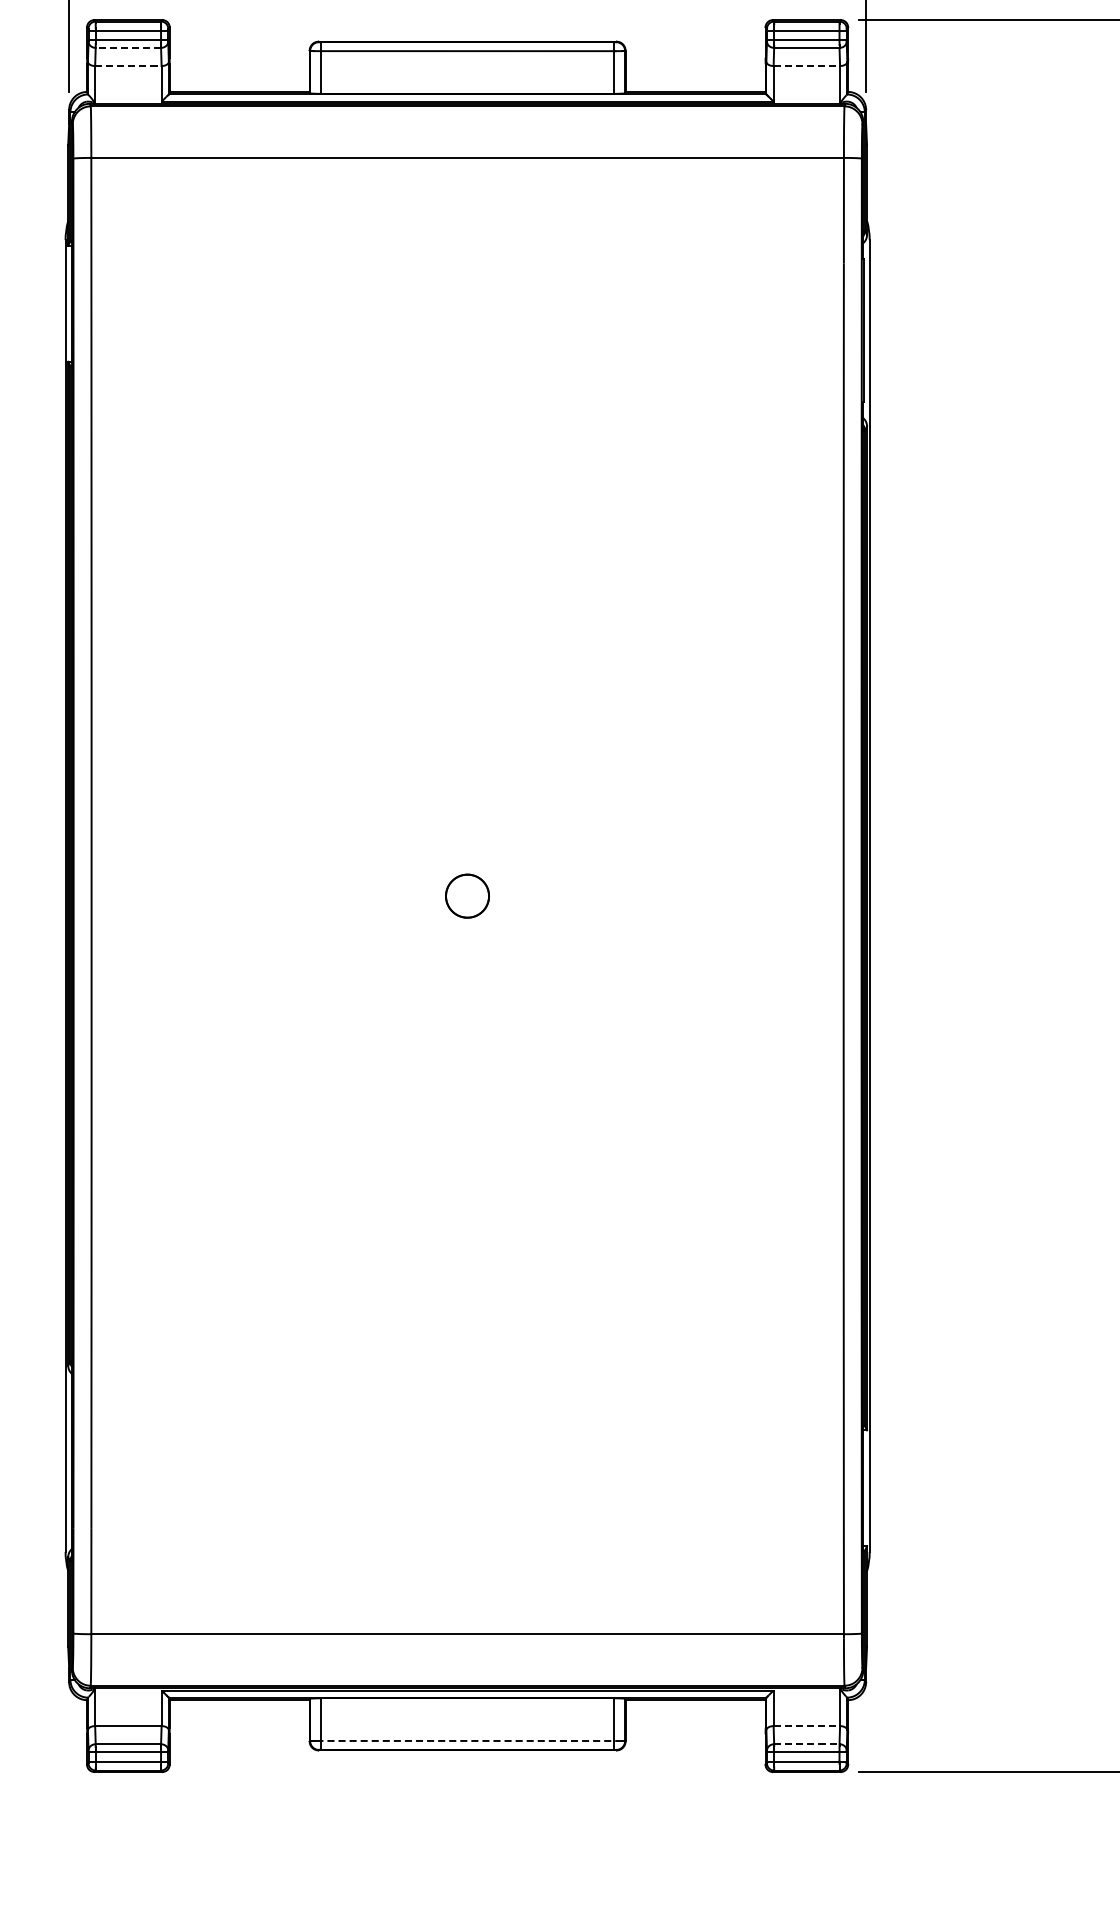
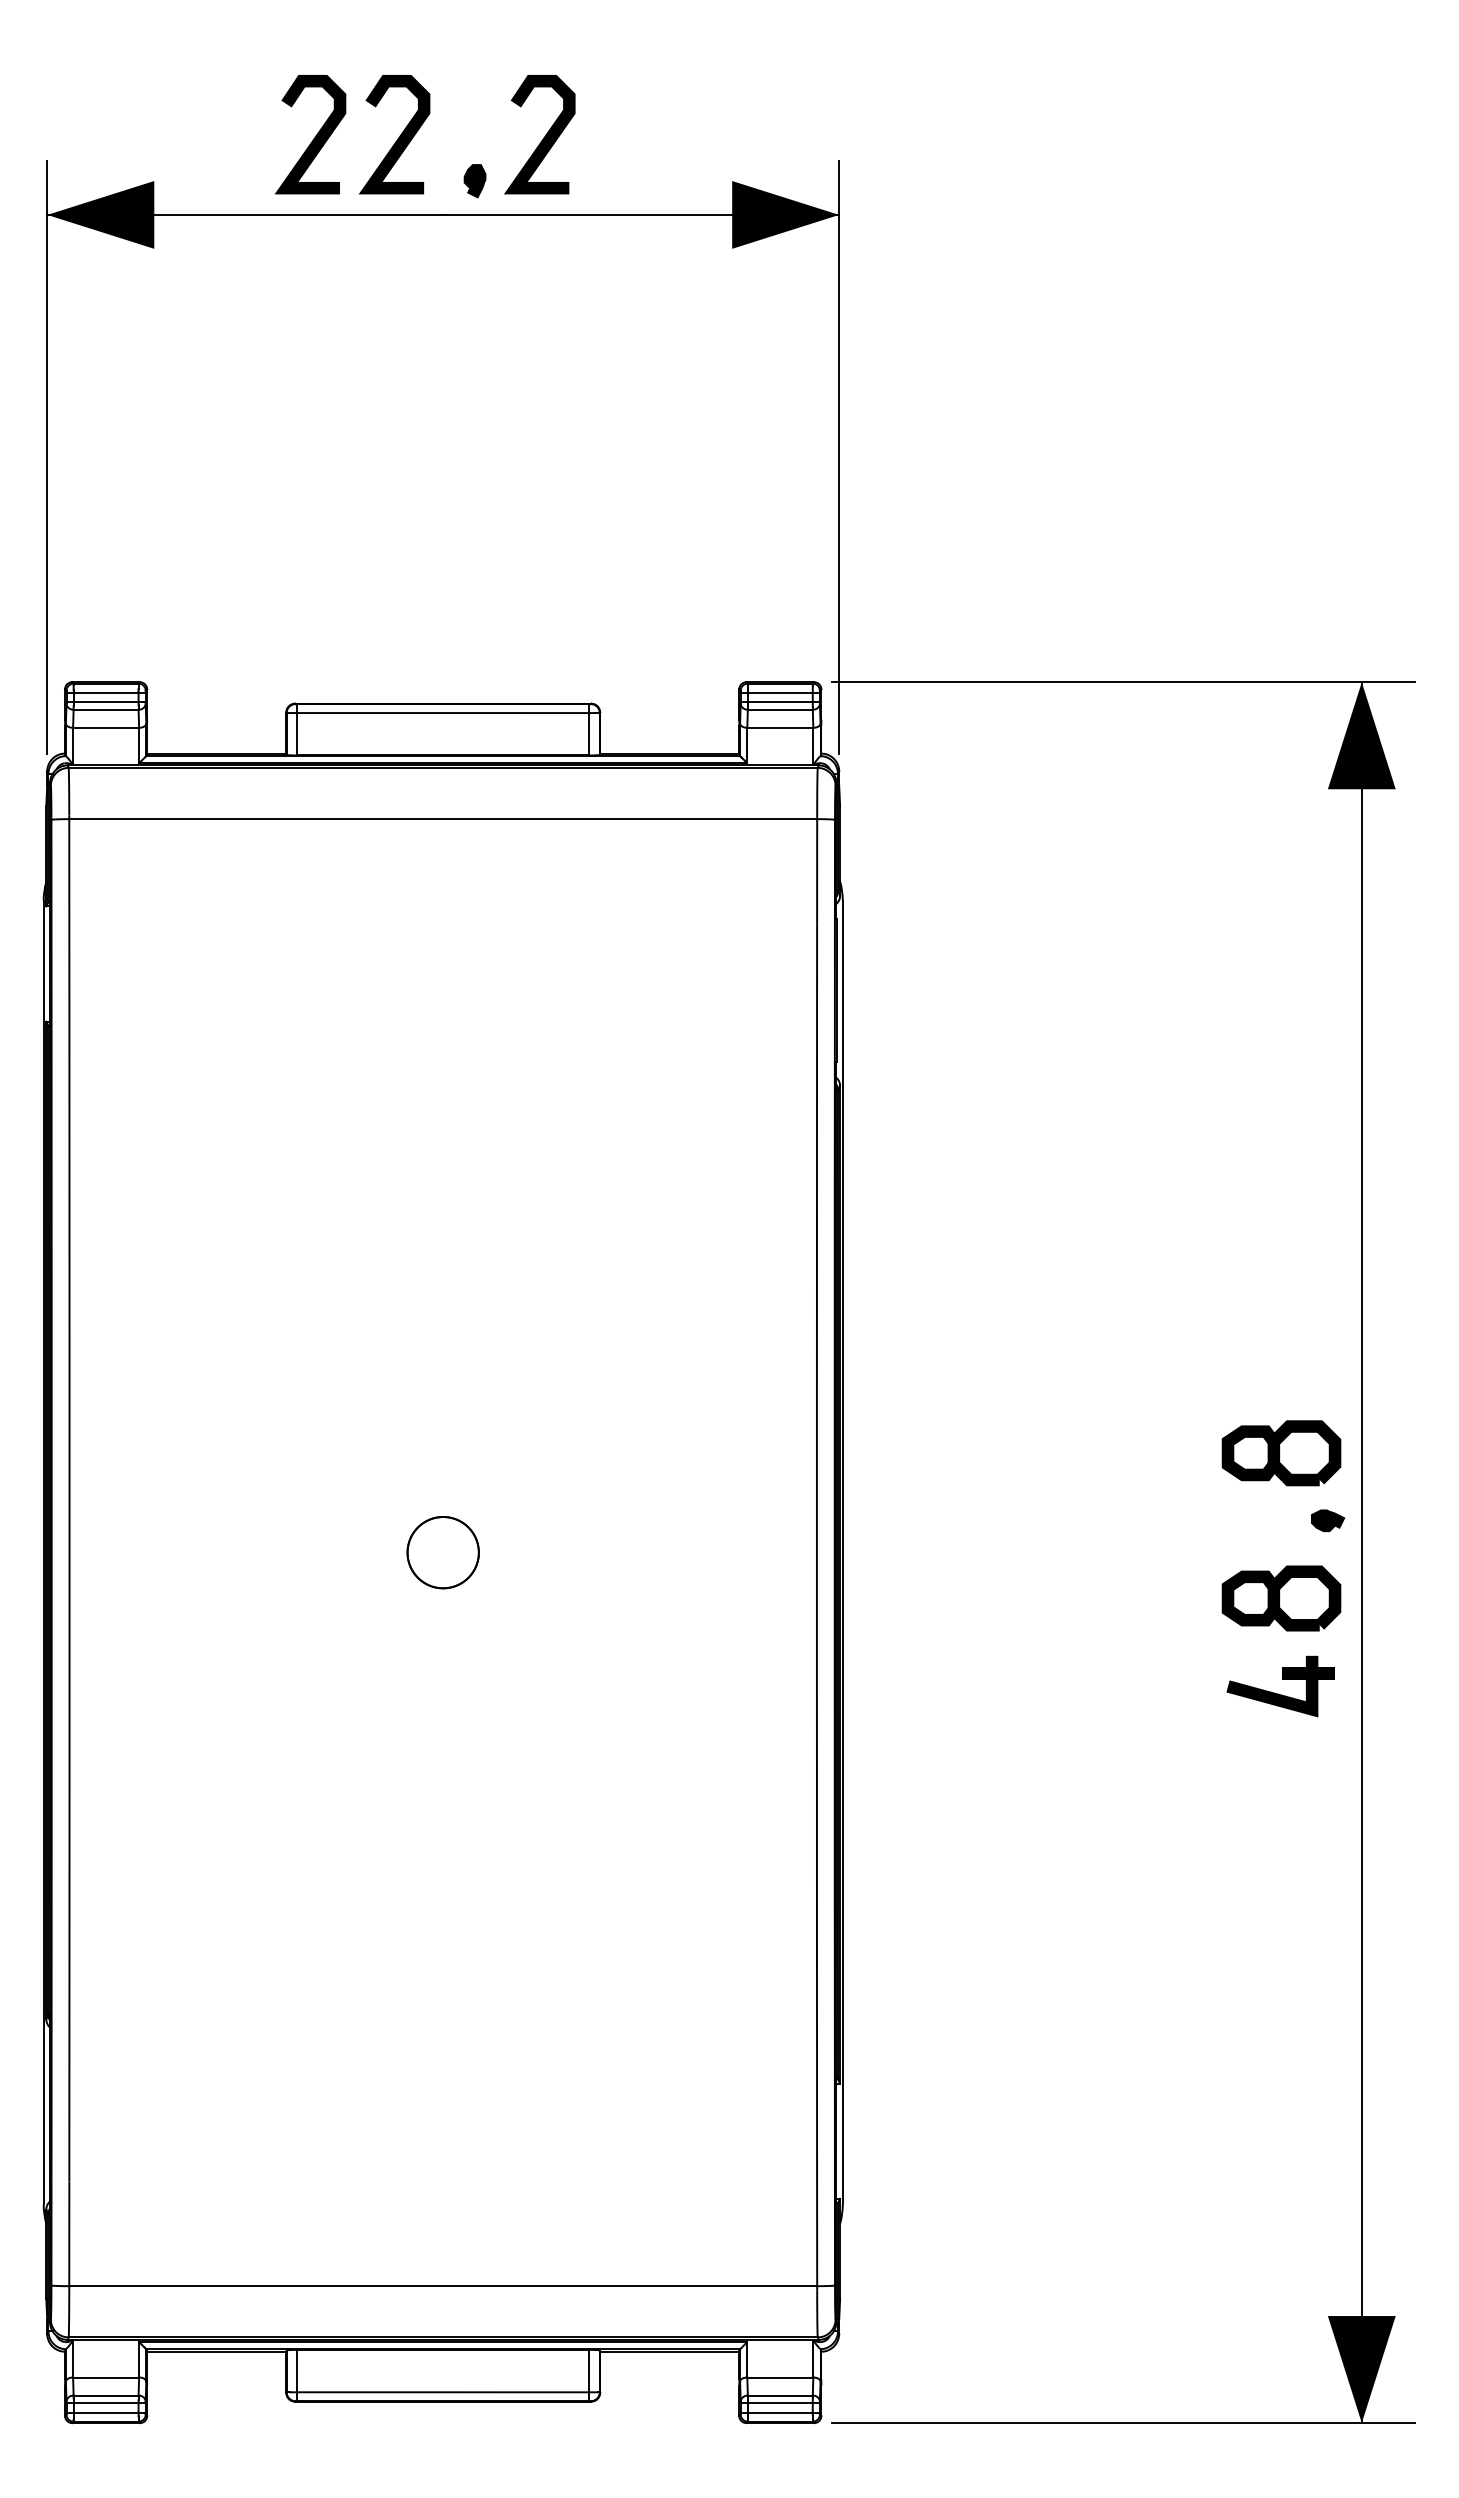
line: (127, 47) -> (105, 709), dashed -> solid
line: (128, 65) -> (106, 727), dashed -> solid
line: (807, 65) -> (780, 727), dashed -> solid
part: (466, 895) -> (442, 1552), size x1.67
line: (807, 1726) -> (780, 2377), dashed -> solid
line: (471, 1741) -> (447, 2392), dashed -> solid
line: (807, 1744) -> (780, 2395), dashed -> solid

